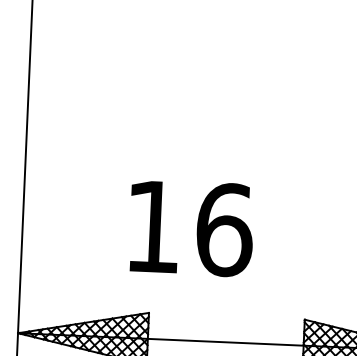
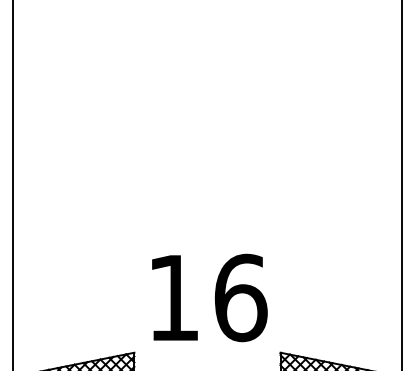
text: (191, 227) -> (209, 297), moved

